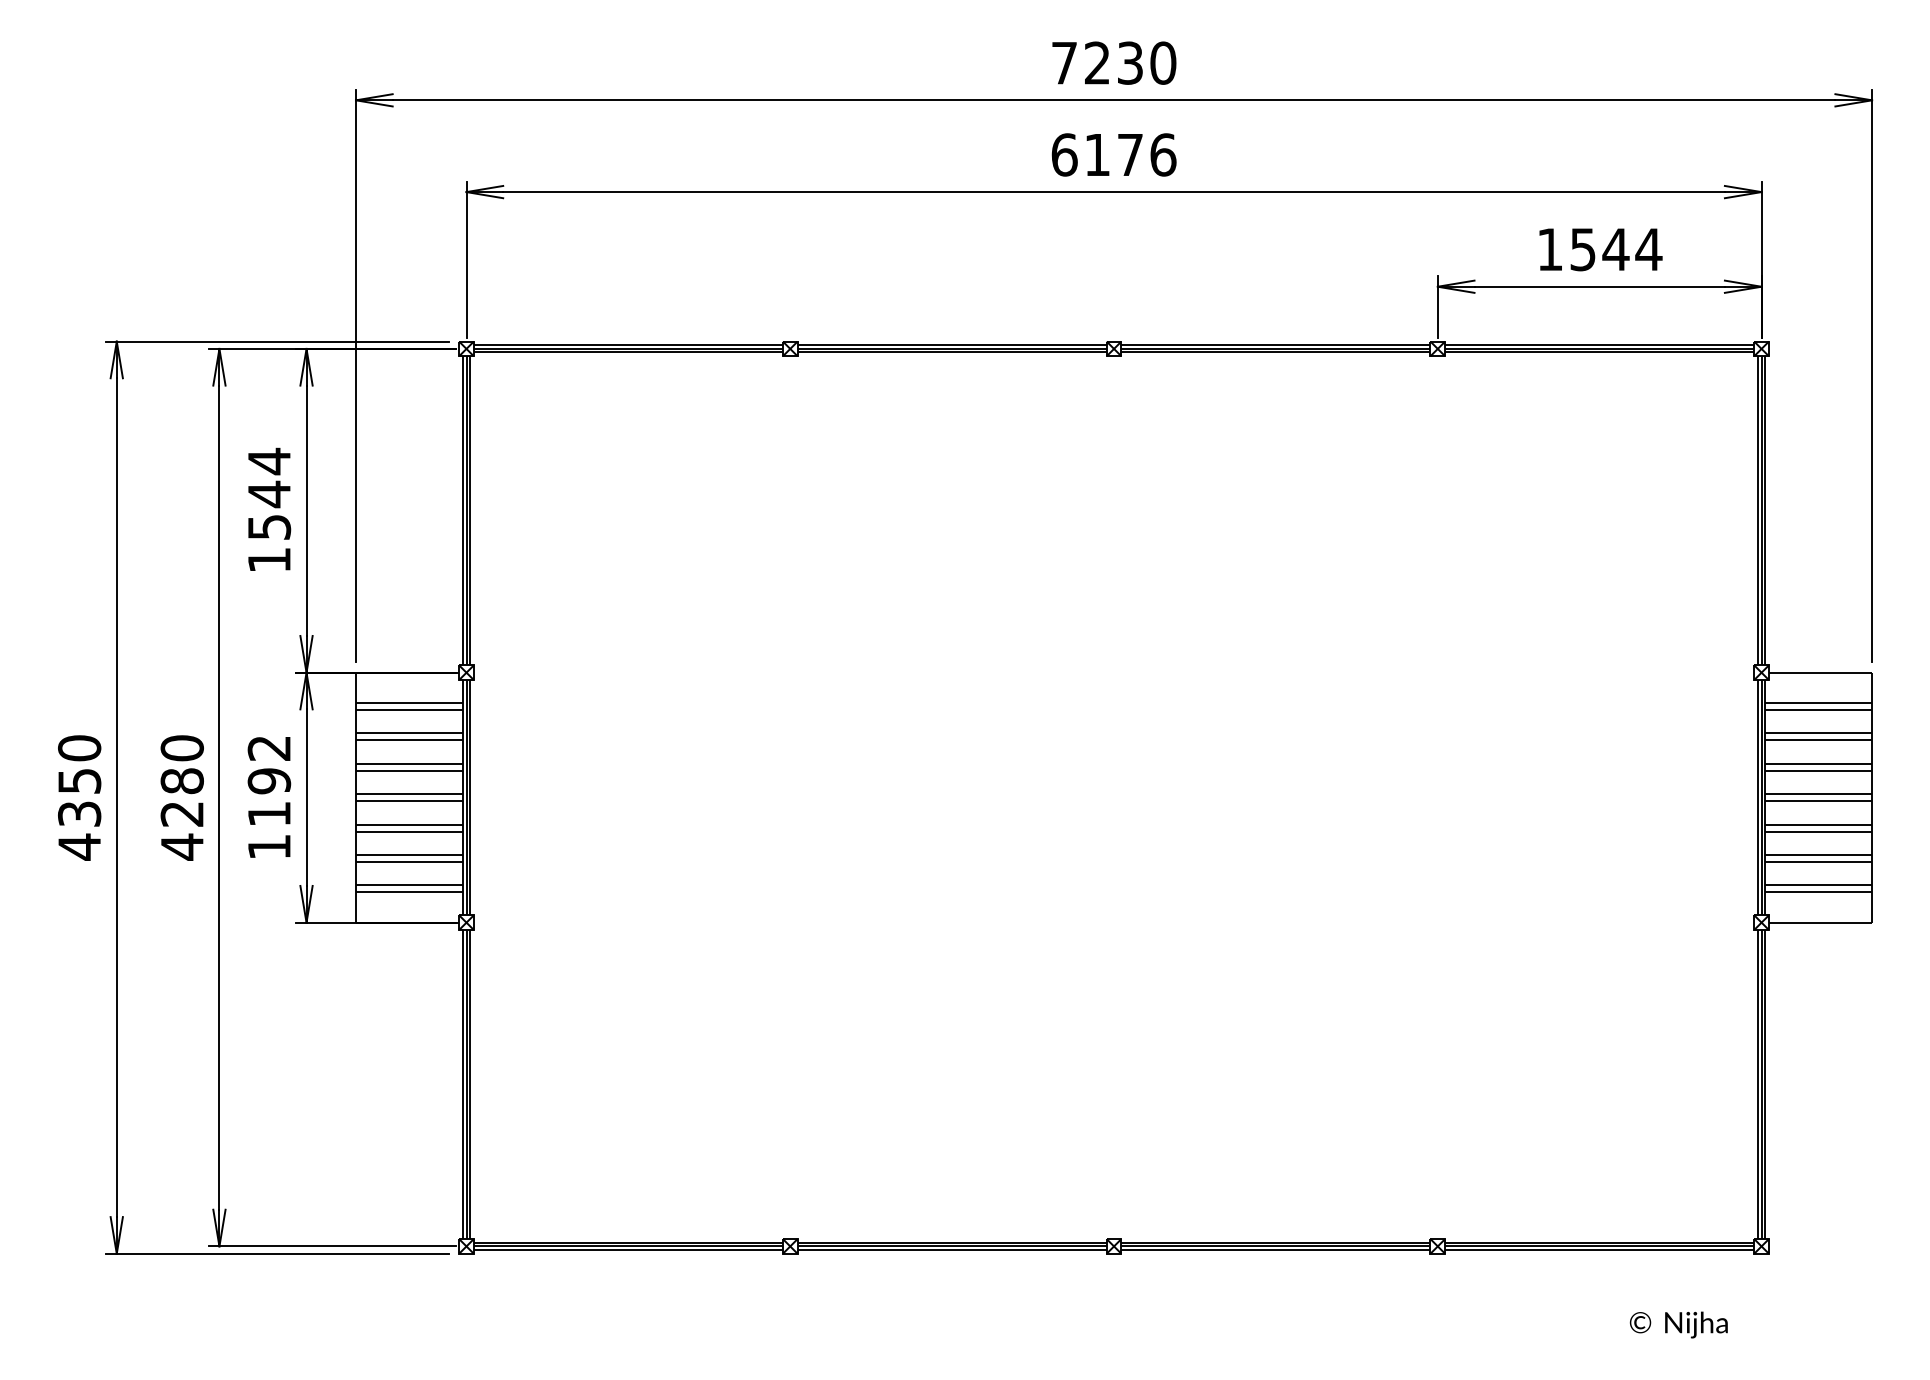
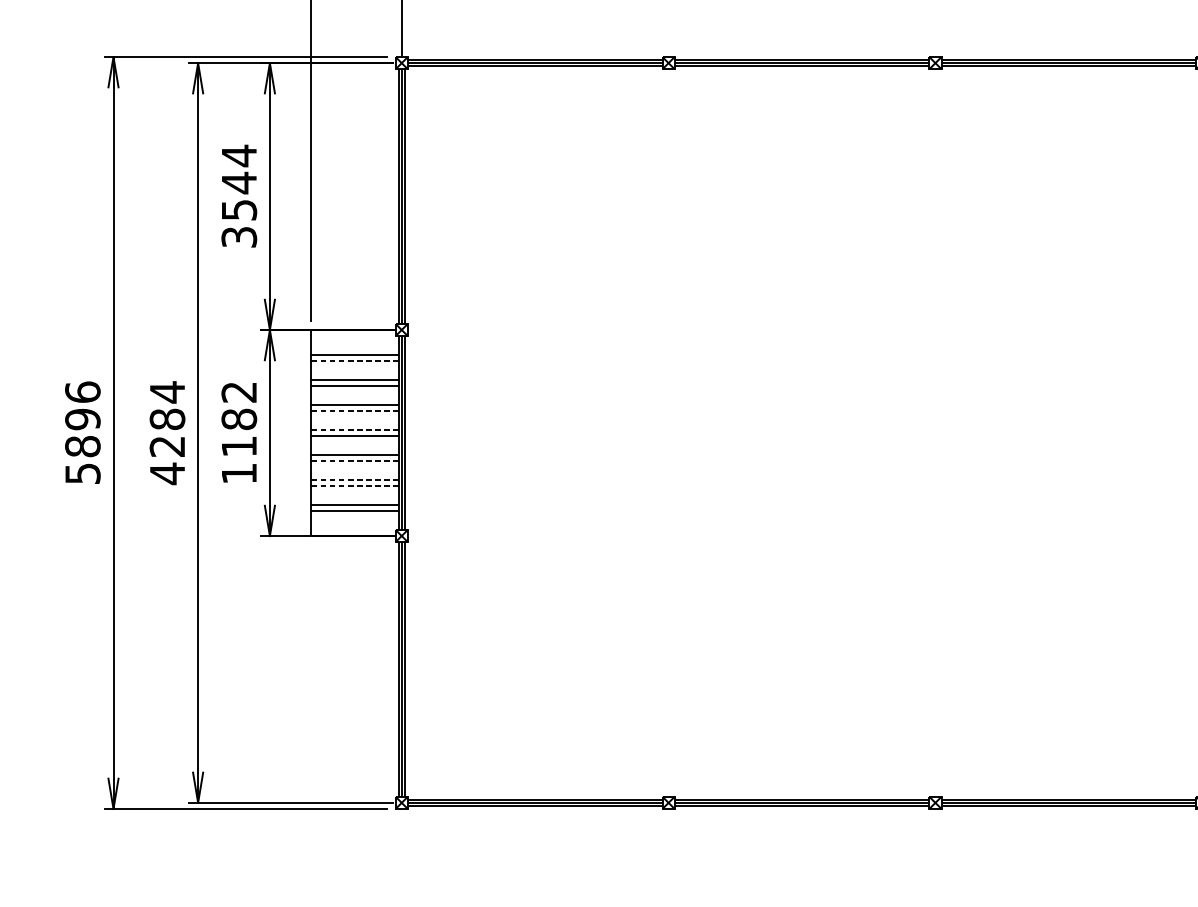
text: (269, 559) -> (239, 236), 1544 -> 3544
line: (408, 710) -> (353, 361), solid -> dashed
text: (181, 748) -> (166, 392), 4280 -> 4284
line: (408, 770) -> (353, 410), solid -> dashed
text: (269, 781) -> (239, 419), 1192 -> 1182
line: (408, 794) -> (353, 430), solid -> dashed
text: (79, 797) -> (82, 432), 4350 -> 5896
line: (408, 831) -> (353, 460), solid -> dashed
line: (408, 854) -> (353, 479), solid -> dashed
line: (408, 862) -> (353, 486), solid -> dashed

